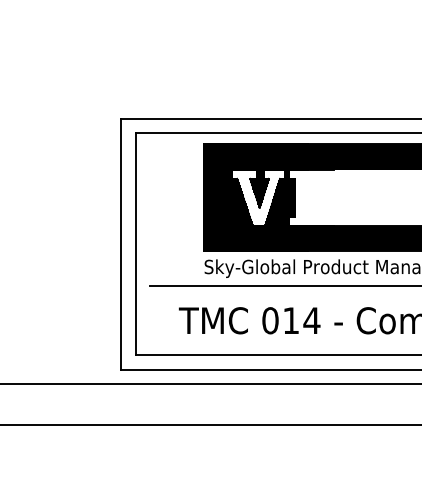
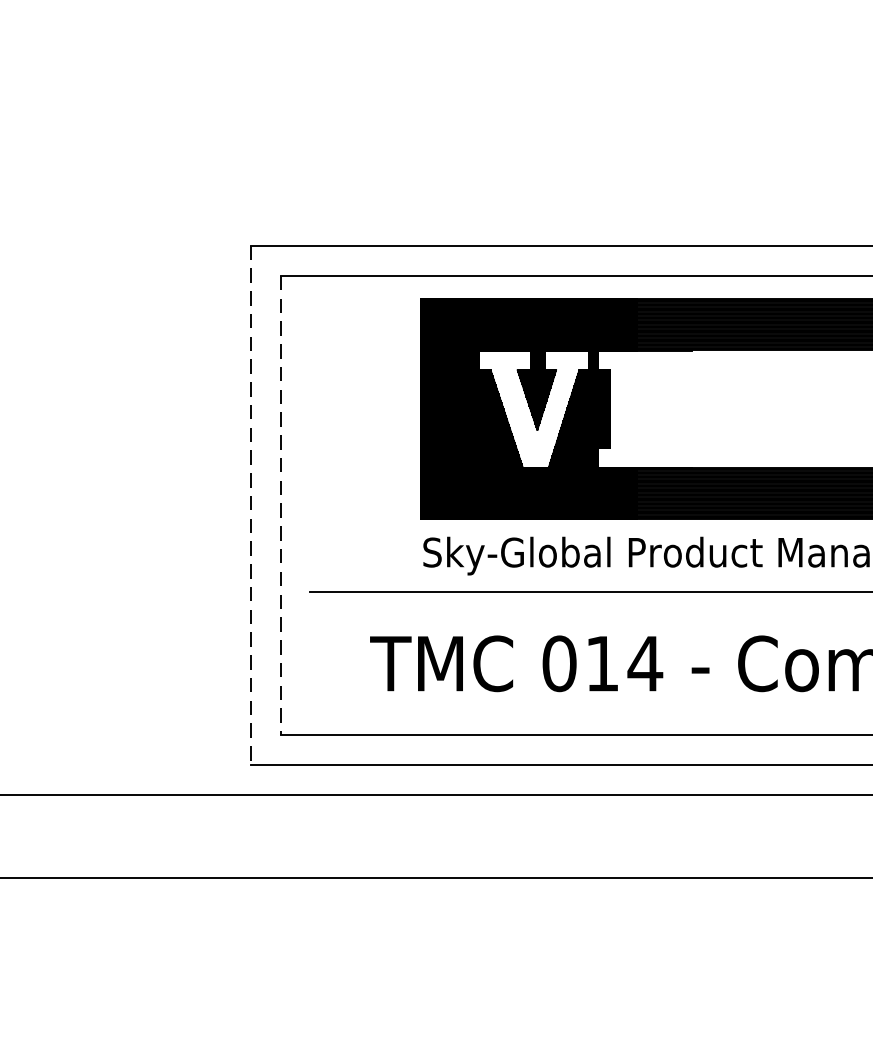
line: (121, 244) -> (251, 506), solid -> dashed
line: (136, 244) -> (282, 506), solid -> dashed

